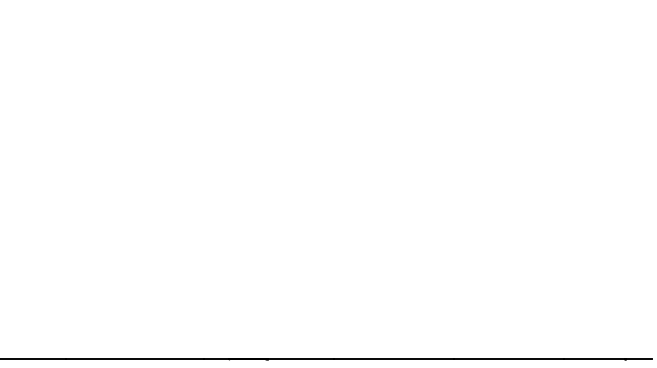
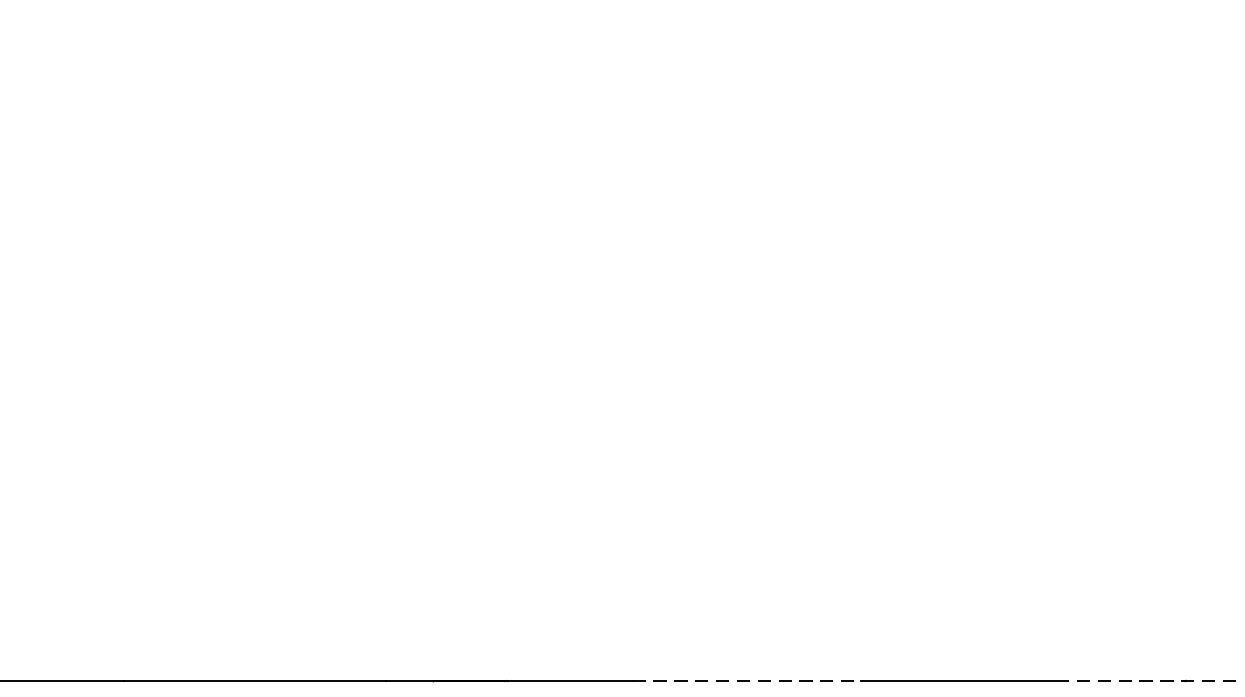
line: (394, 359) -> (747, 681), solid -> dashed
line: (607, 359) -> (1151, 681), solid -> dashed

